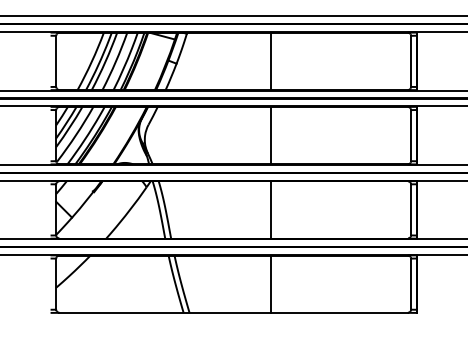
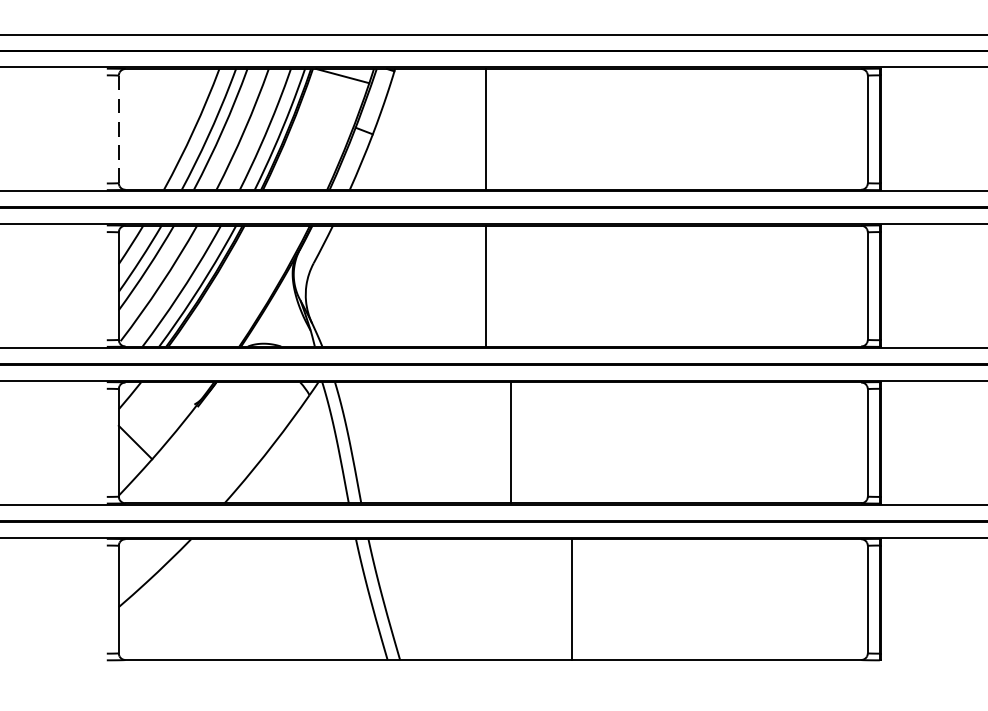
line: (56, 60) -> (119, 127), solid -> dashed
line: (271, 61) -> (486, 129), moved
line: (271, 135) -> (486, 285), moved
line: (271, 209) -> (511, 442), moved

